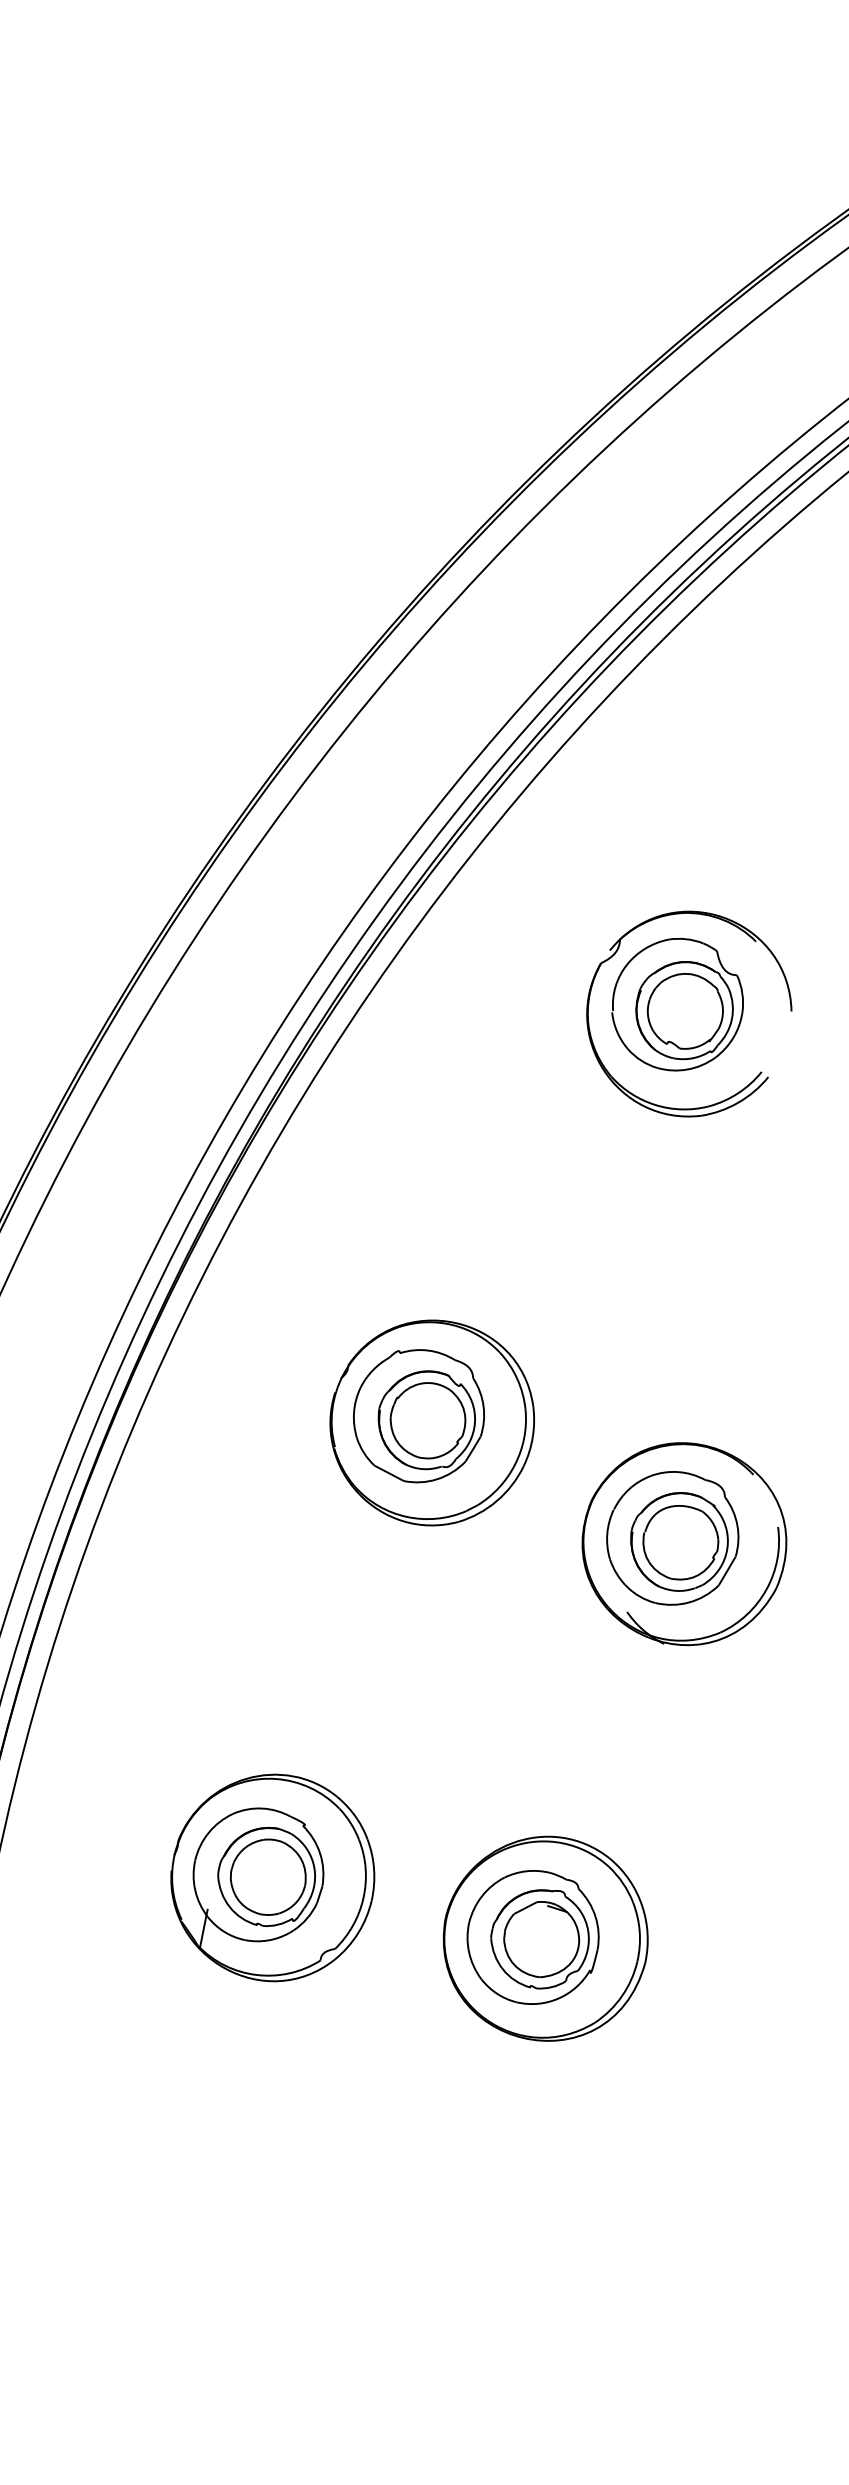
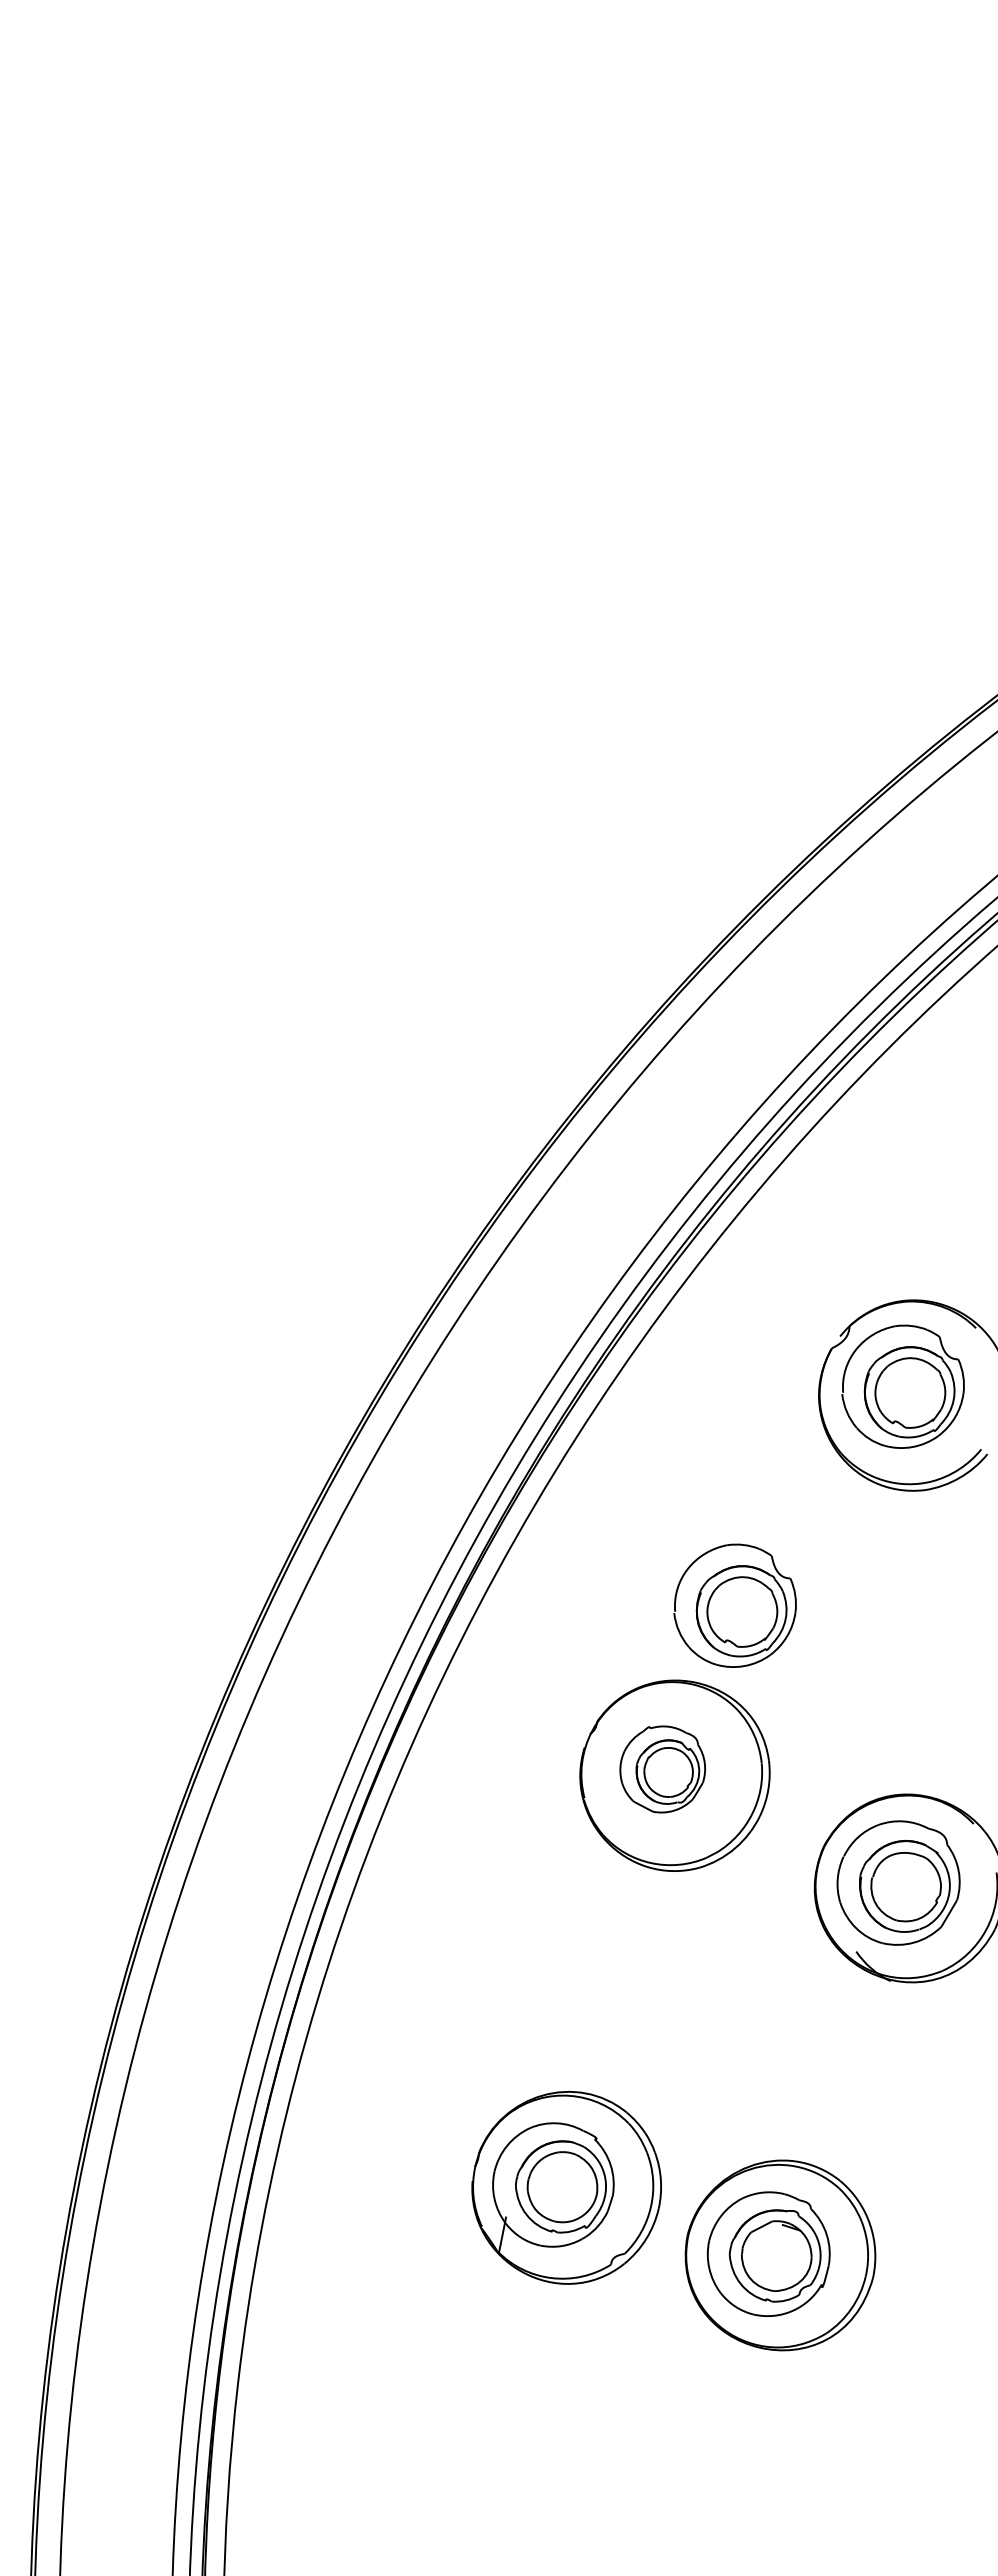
part: (496, 1239) -> (734, 1605), added
part: (418, 1416) -> (662, 1769), size x0.7
part: (272, 1877) -> (566, 2187), moved

